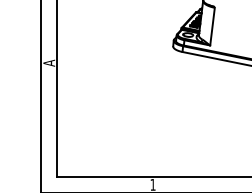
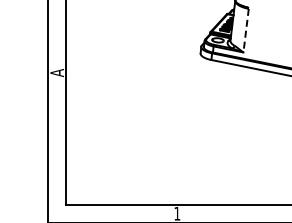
line: (212, 26) -> (246, 30), solid -> dashed

